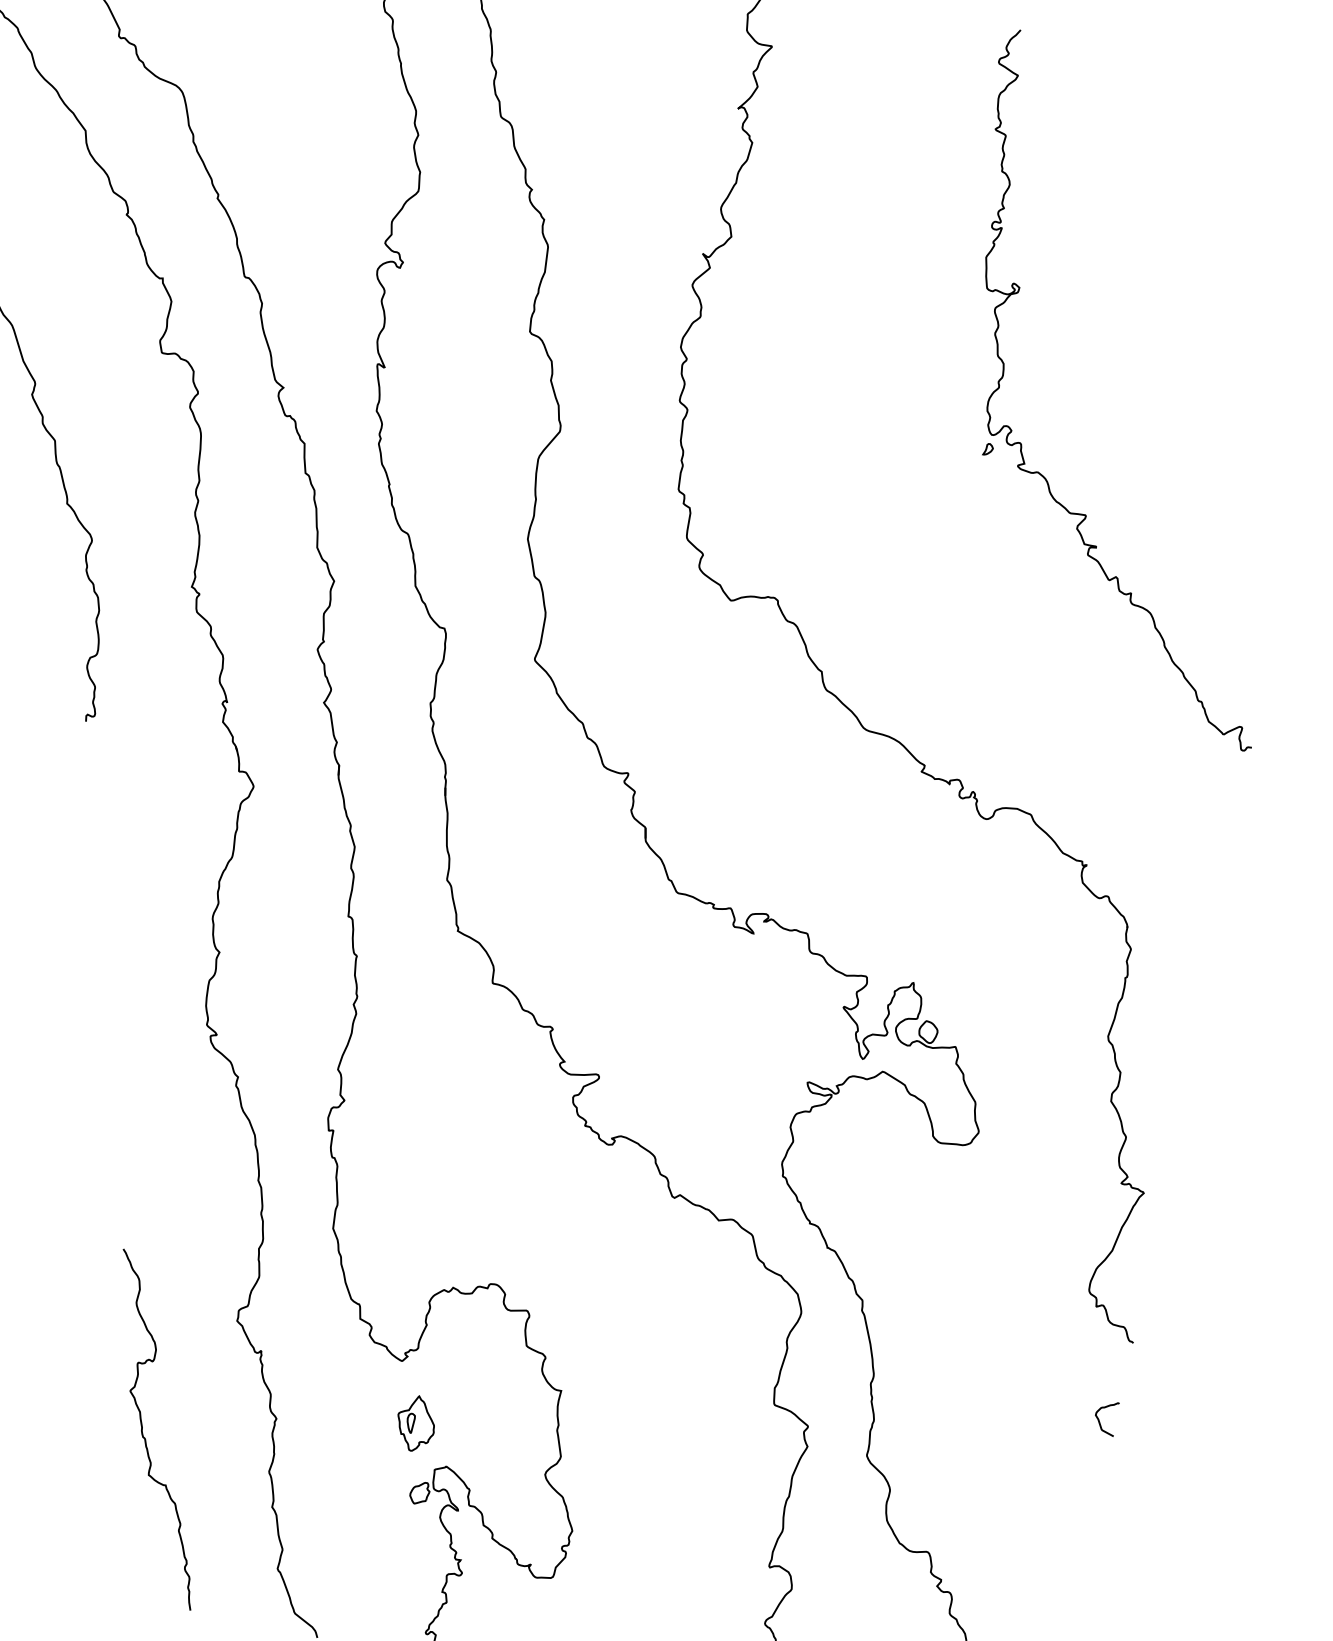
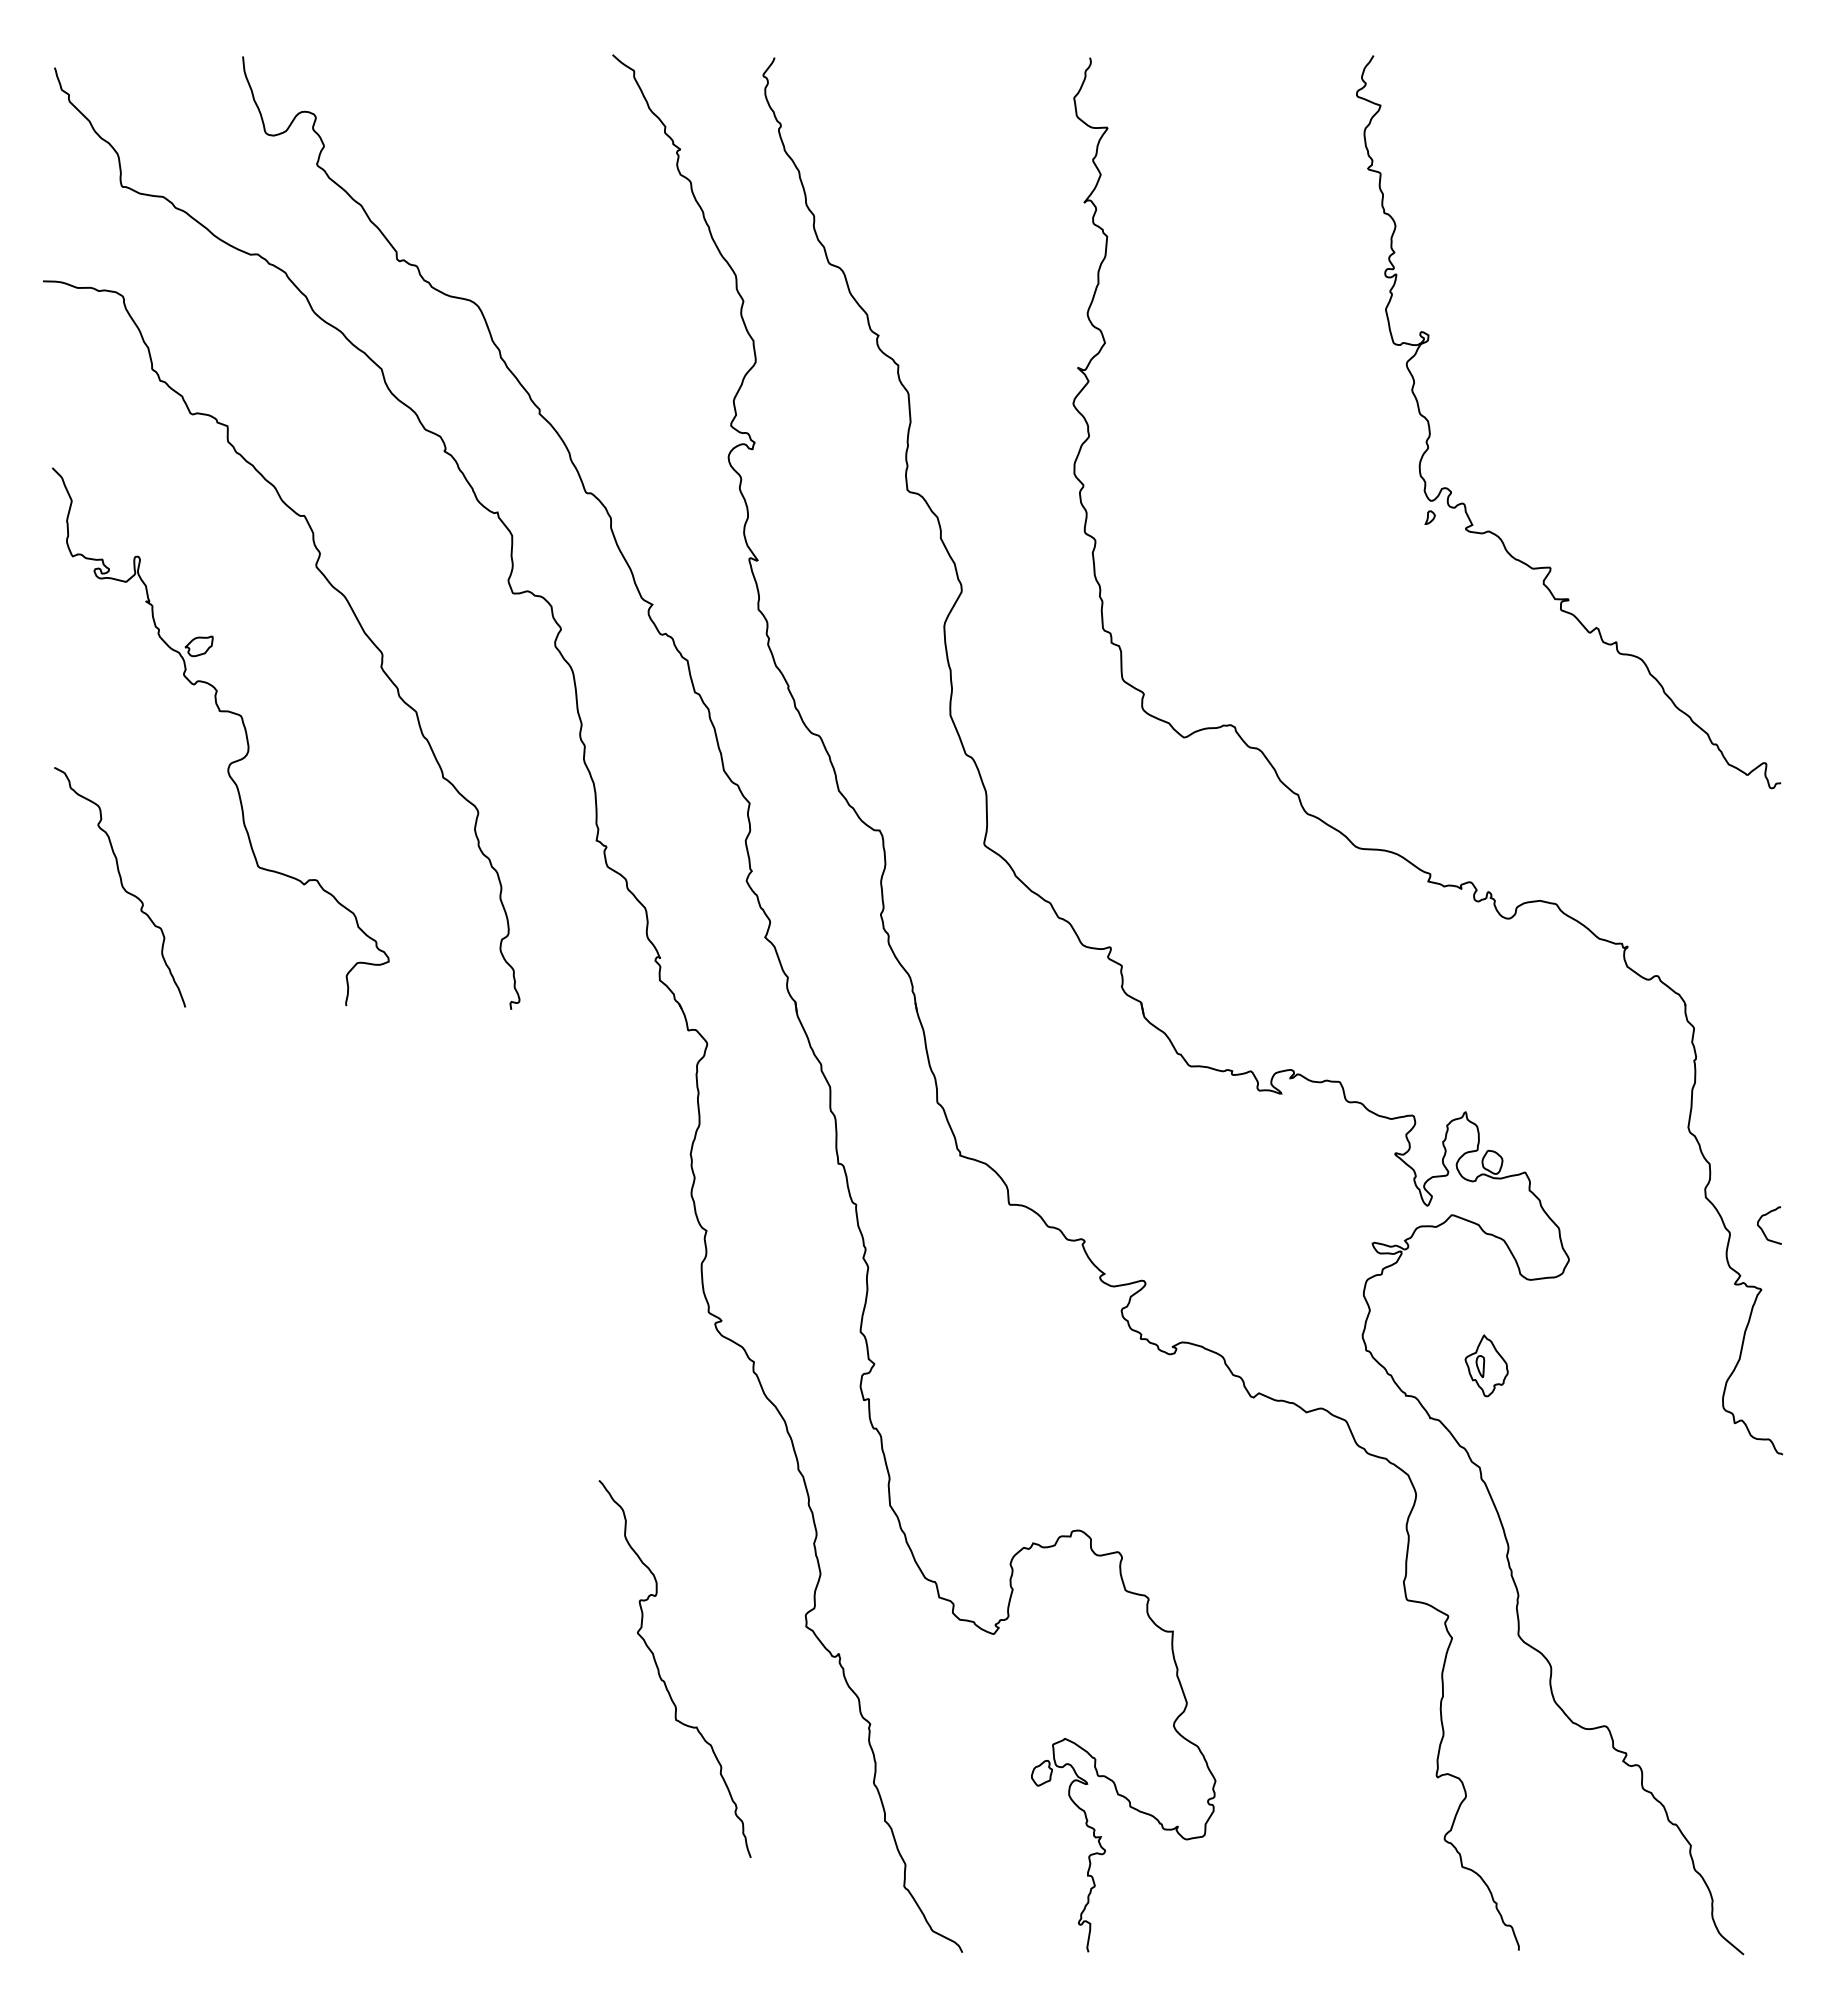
curve: (1099, 1419) -> (1762, 1228), moved
part: (416, 1423) -> (1486, 1365), moved
curve: (143, 1427) -> (659, 1669), moved

